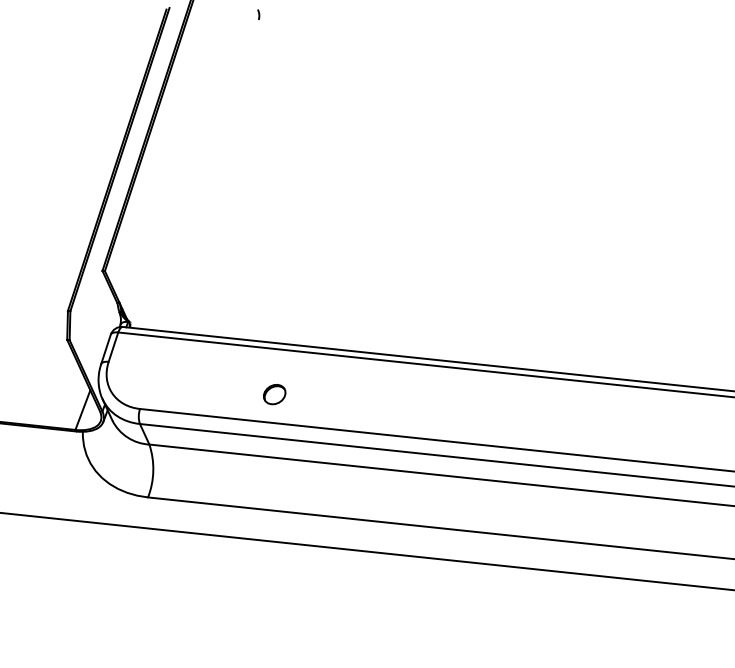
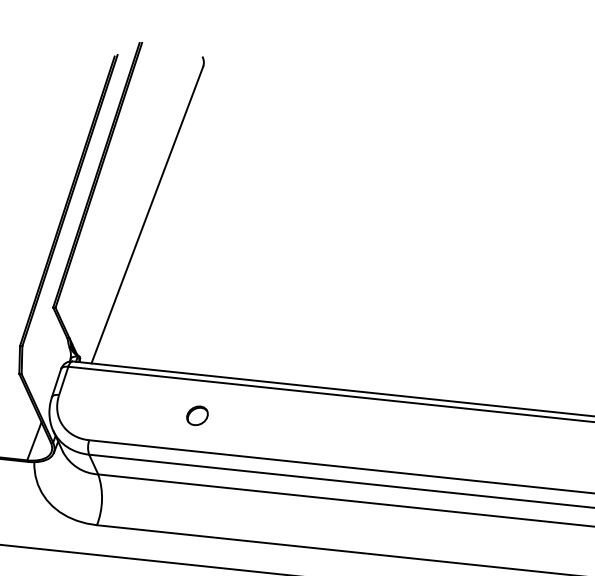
line: (200, 174) -> (147, 215), added
part: (274, 394) -> (197, 415), moved

